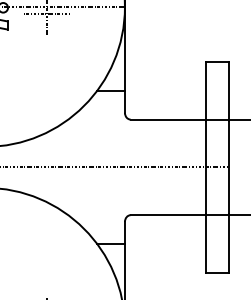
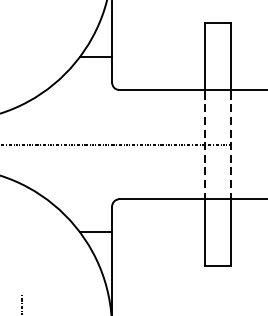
line: (205, 167) -> (204, 144), solid -> dashed
line: (228, 167) -> (230, 144), solid -> dashed

